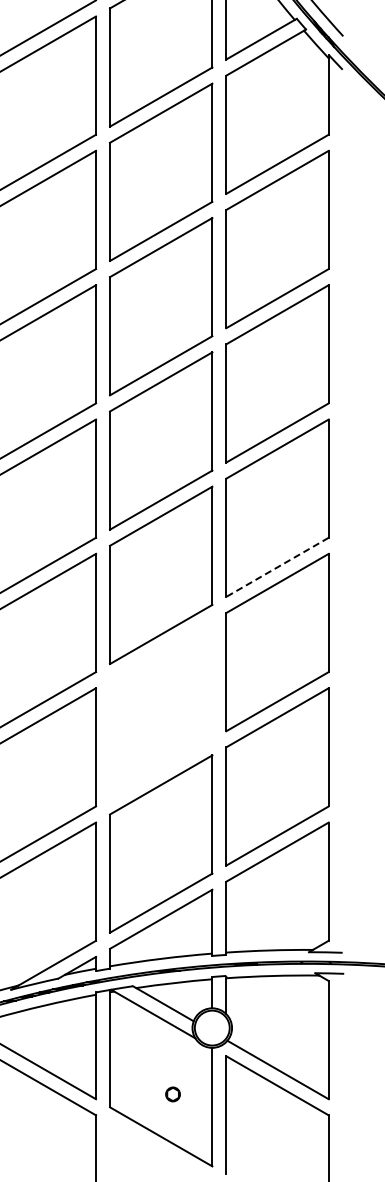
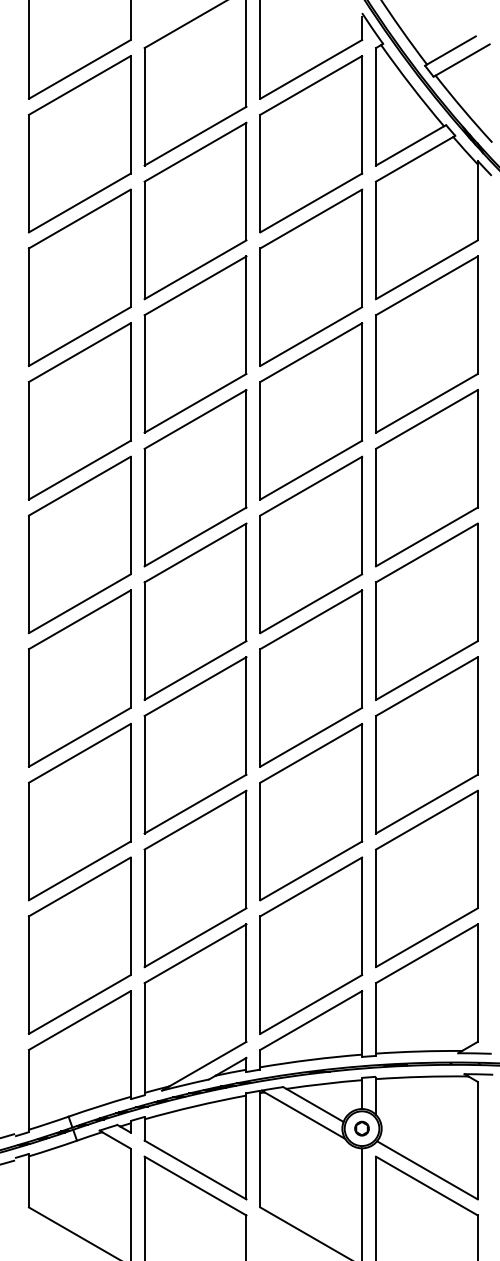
line: (277, 567) -> (426, 670), dashed -> solid
part: (161, 709) -> (311, 811), added
part: (172, 1094) -> (361, 1128), moved

